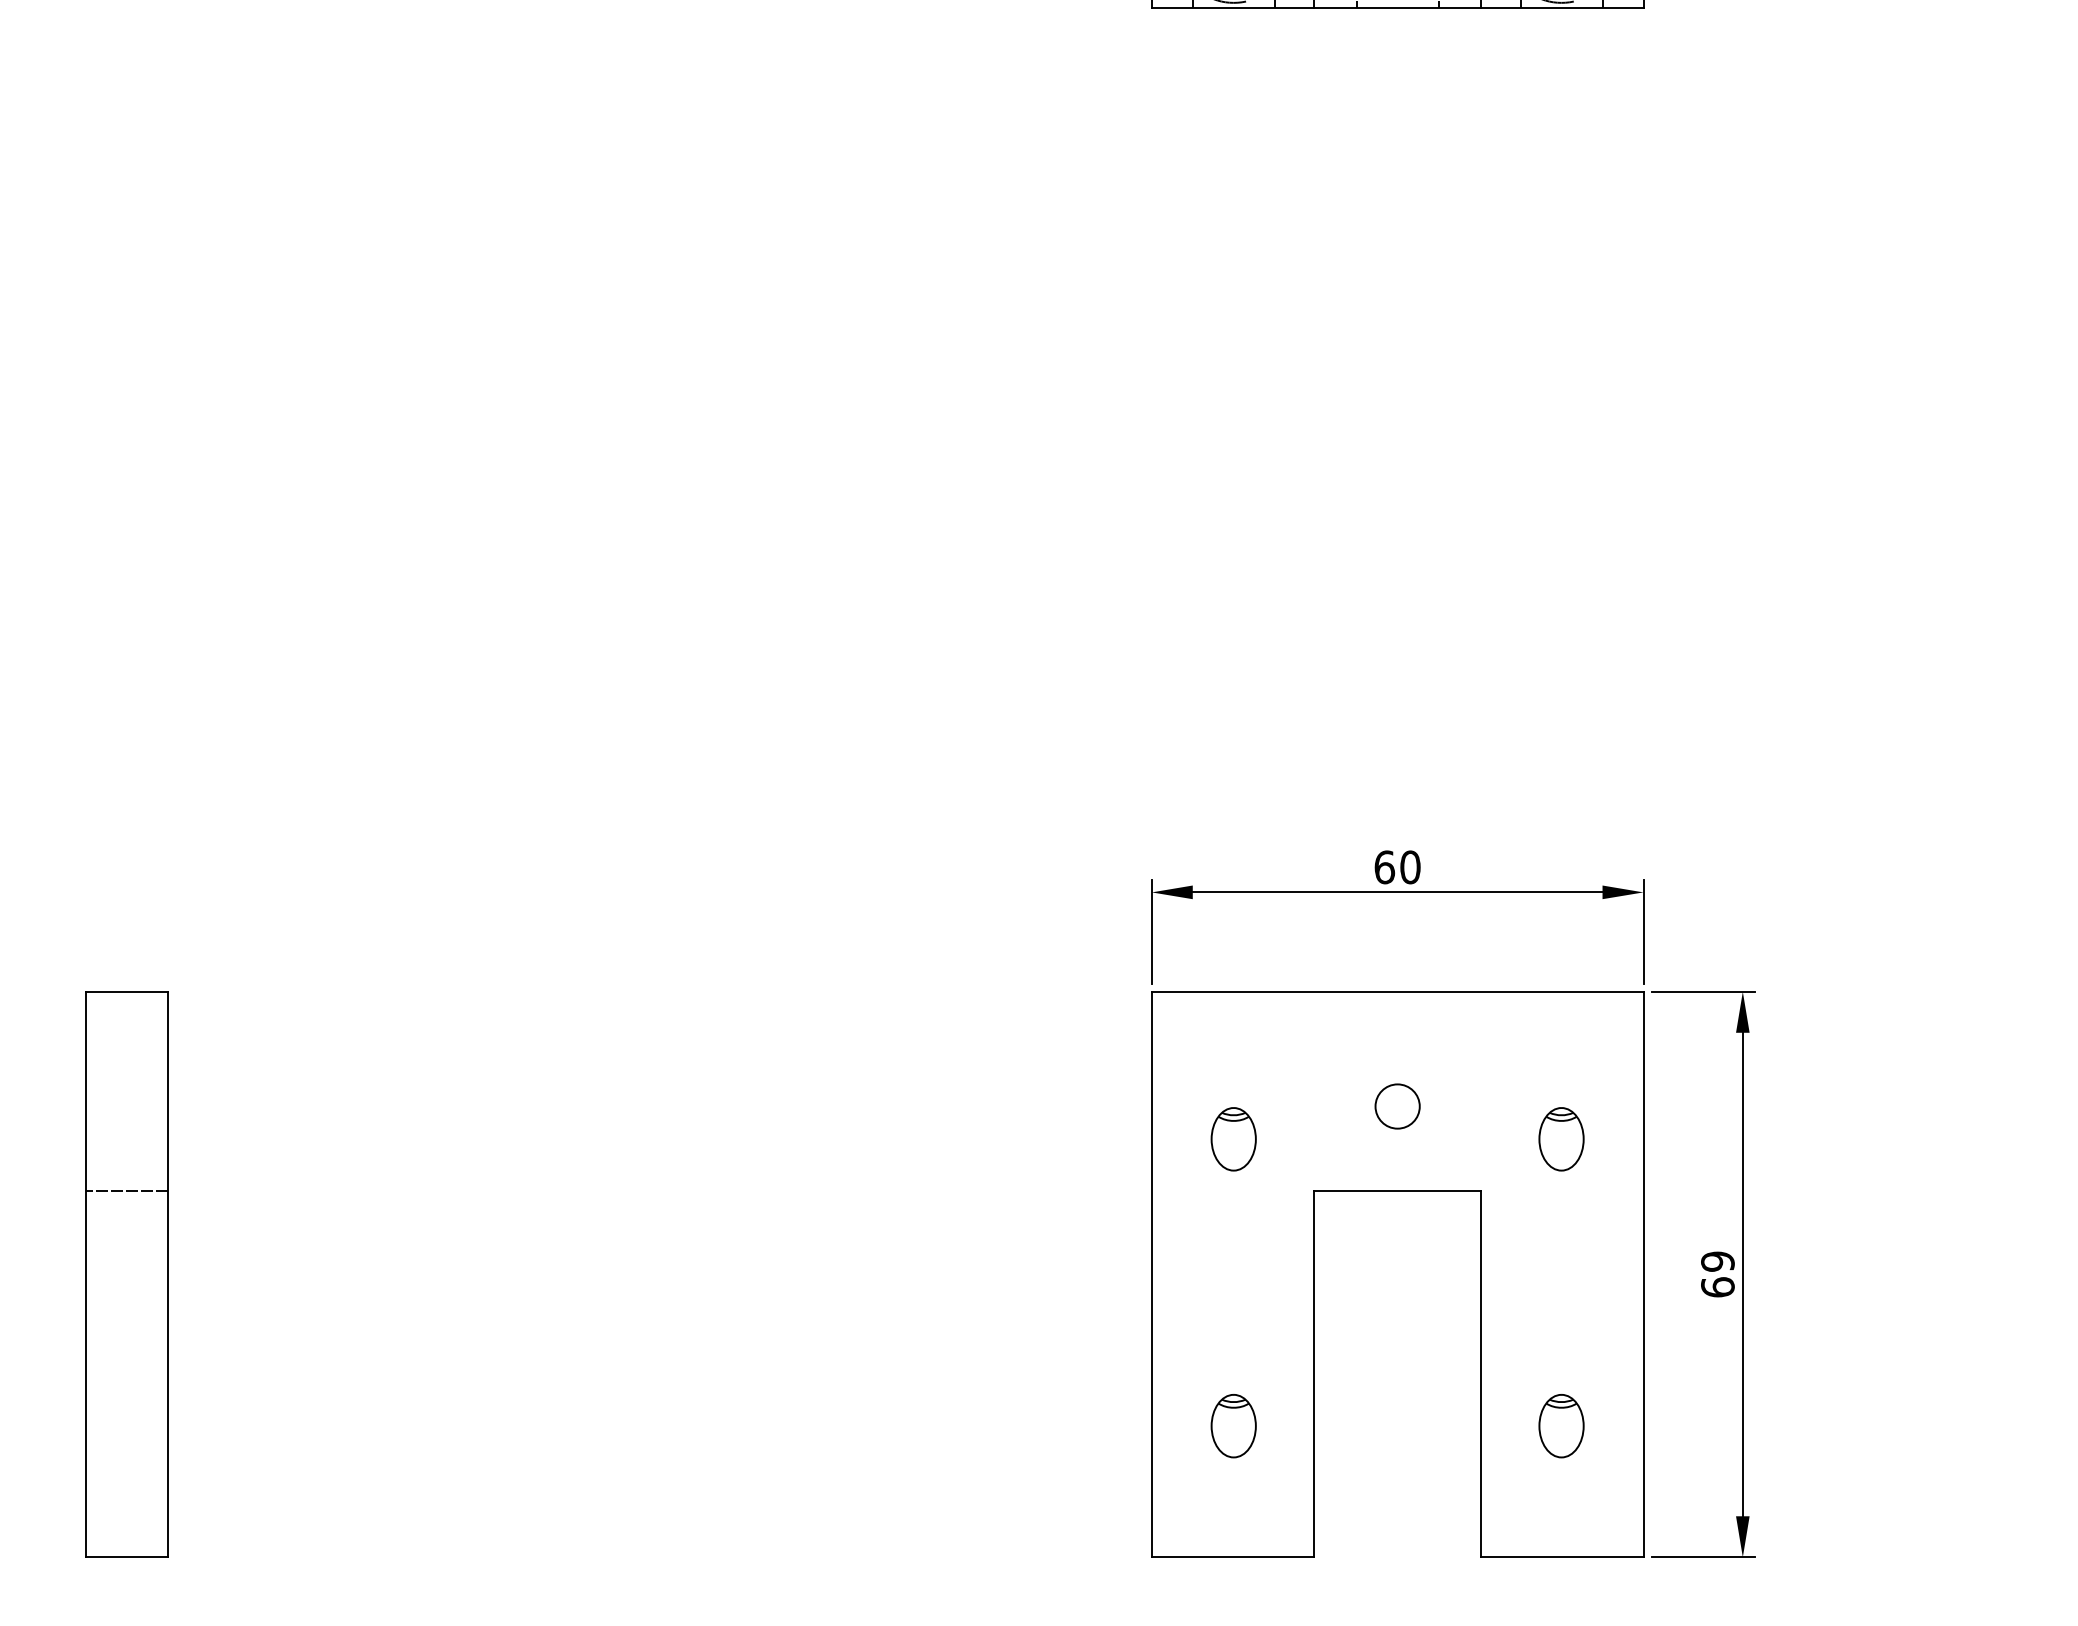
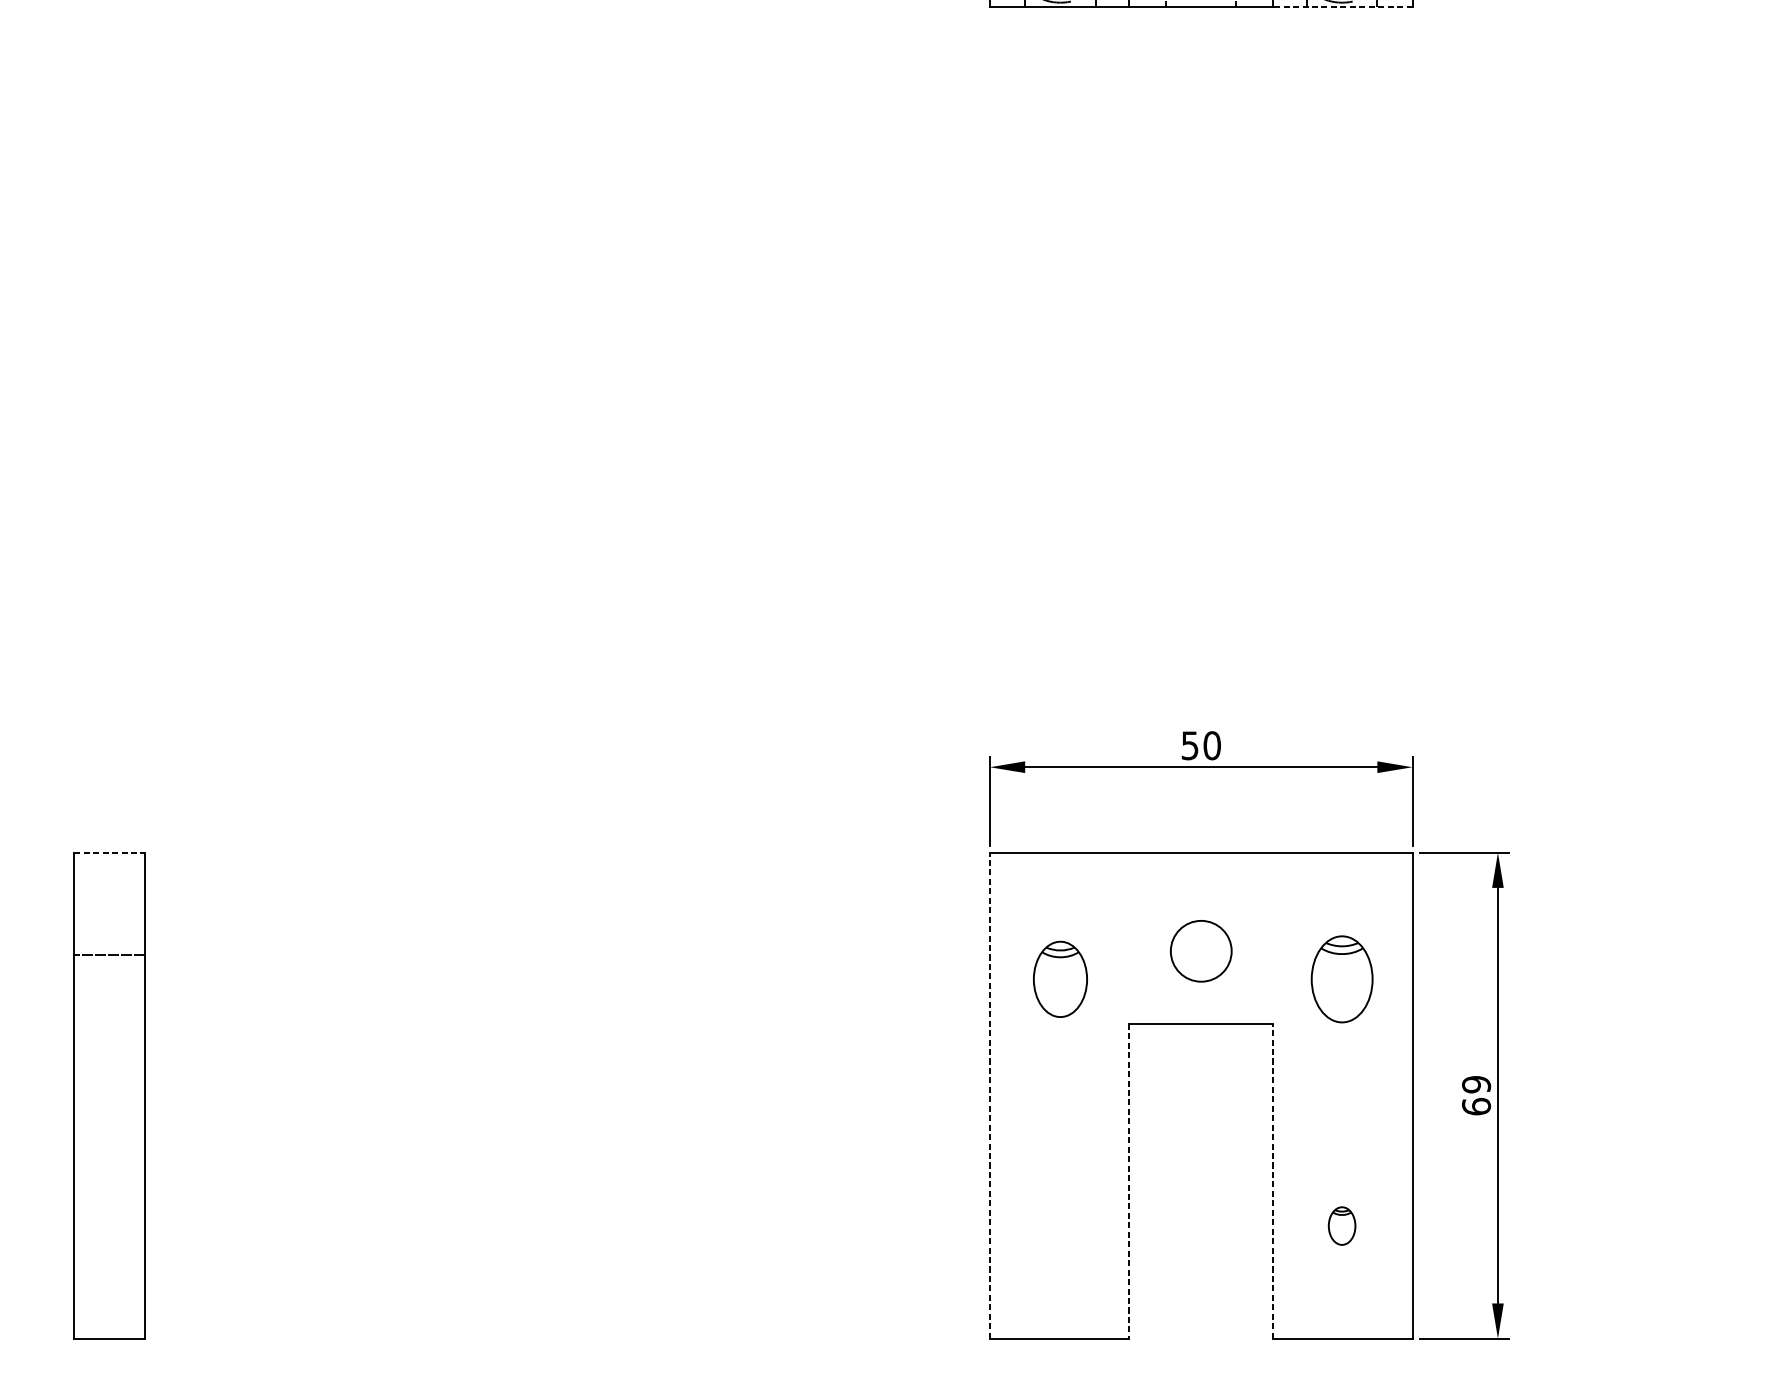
line: (1561, 8) -> (1342, 7), solid -> dashed
text: (1384, 867) -> (1189, 745), 60 -> 50
line: (127, 991) -> (109, 852), solid -> dashed
circle: (1397, 1106) -> (1201, 951), size x1.6
part: (1233, 1139) -> (1060, 979), size x1.4
part: (1561, 1139) -> (1342, 979), size x1.6
line: (127, 1190) -> (109, 954), moved
line: (1151, 1274) -> (989, 1095), solid -> dashed
line: (1481, 1373) -> (1273, 1180), solid -> dashed
line: (1314, 1374) -> (1129, 1181), solid -> dashed
part: (1233, 1426) -> (1060, 1226), removed
part: (1561, 1426) -> (1342, 1226), size x0.7

